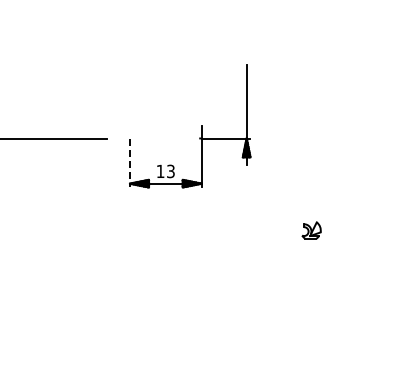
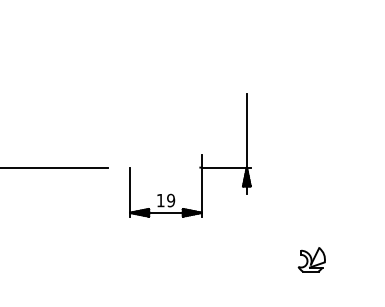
line: (130, 163) -> (130, 192), dashed -> solid
text: (170, 170) -> (170, 199), 13 -> 19
part: (311, 230) -> (311, 259), size x1.43

